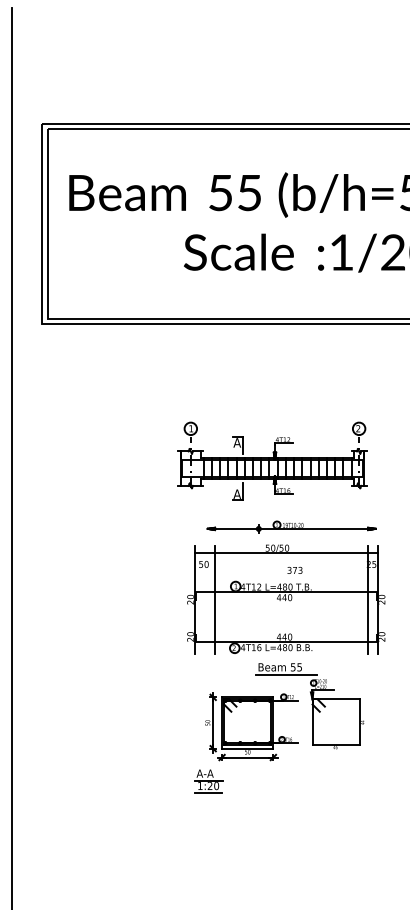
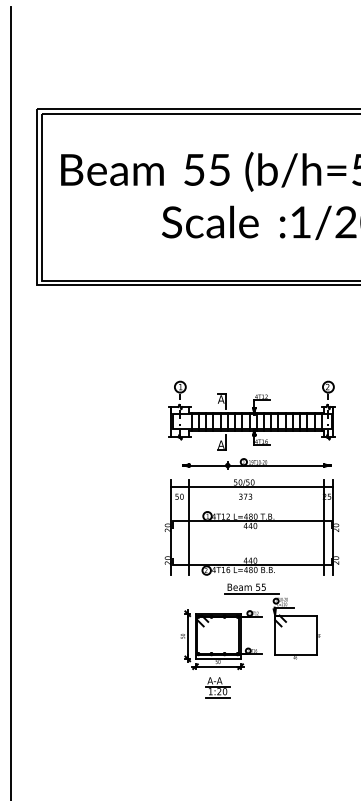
part: (272, 460) -> (252, 415), moved
text: (294, 570) -> (245, 496), moved
part: (208, 781) -> (217, 687), moved

